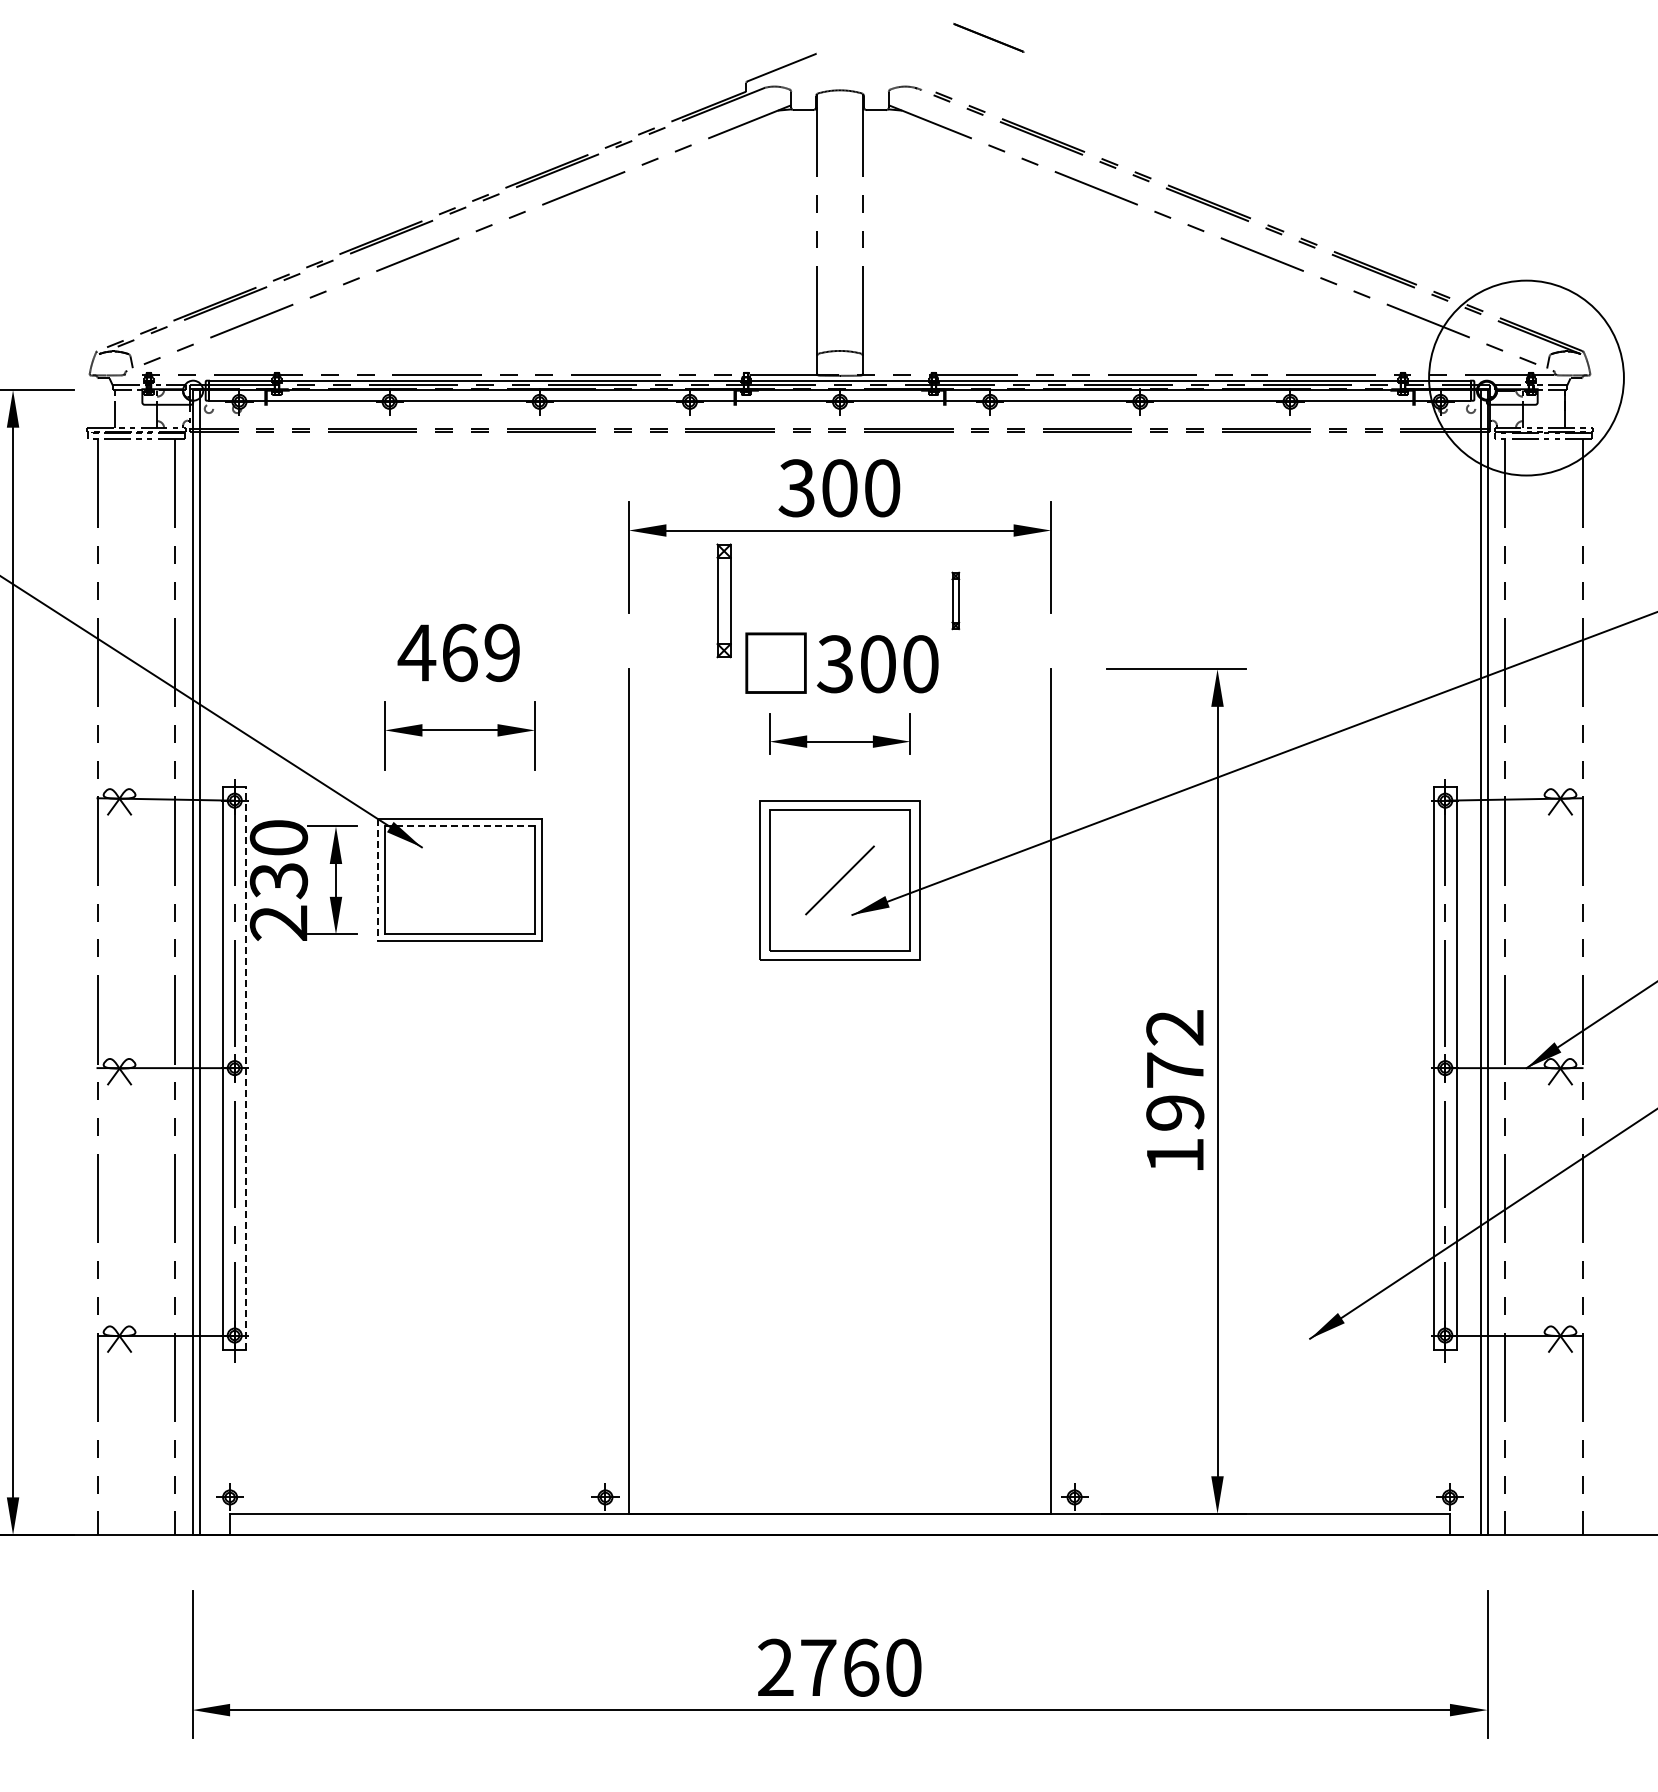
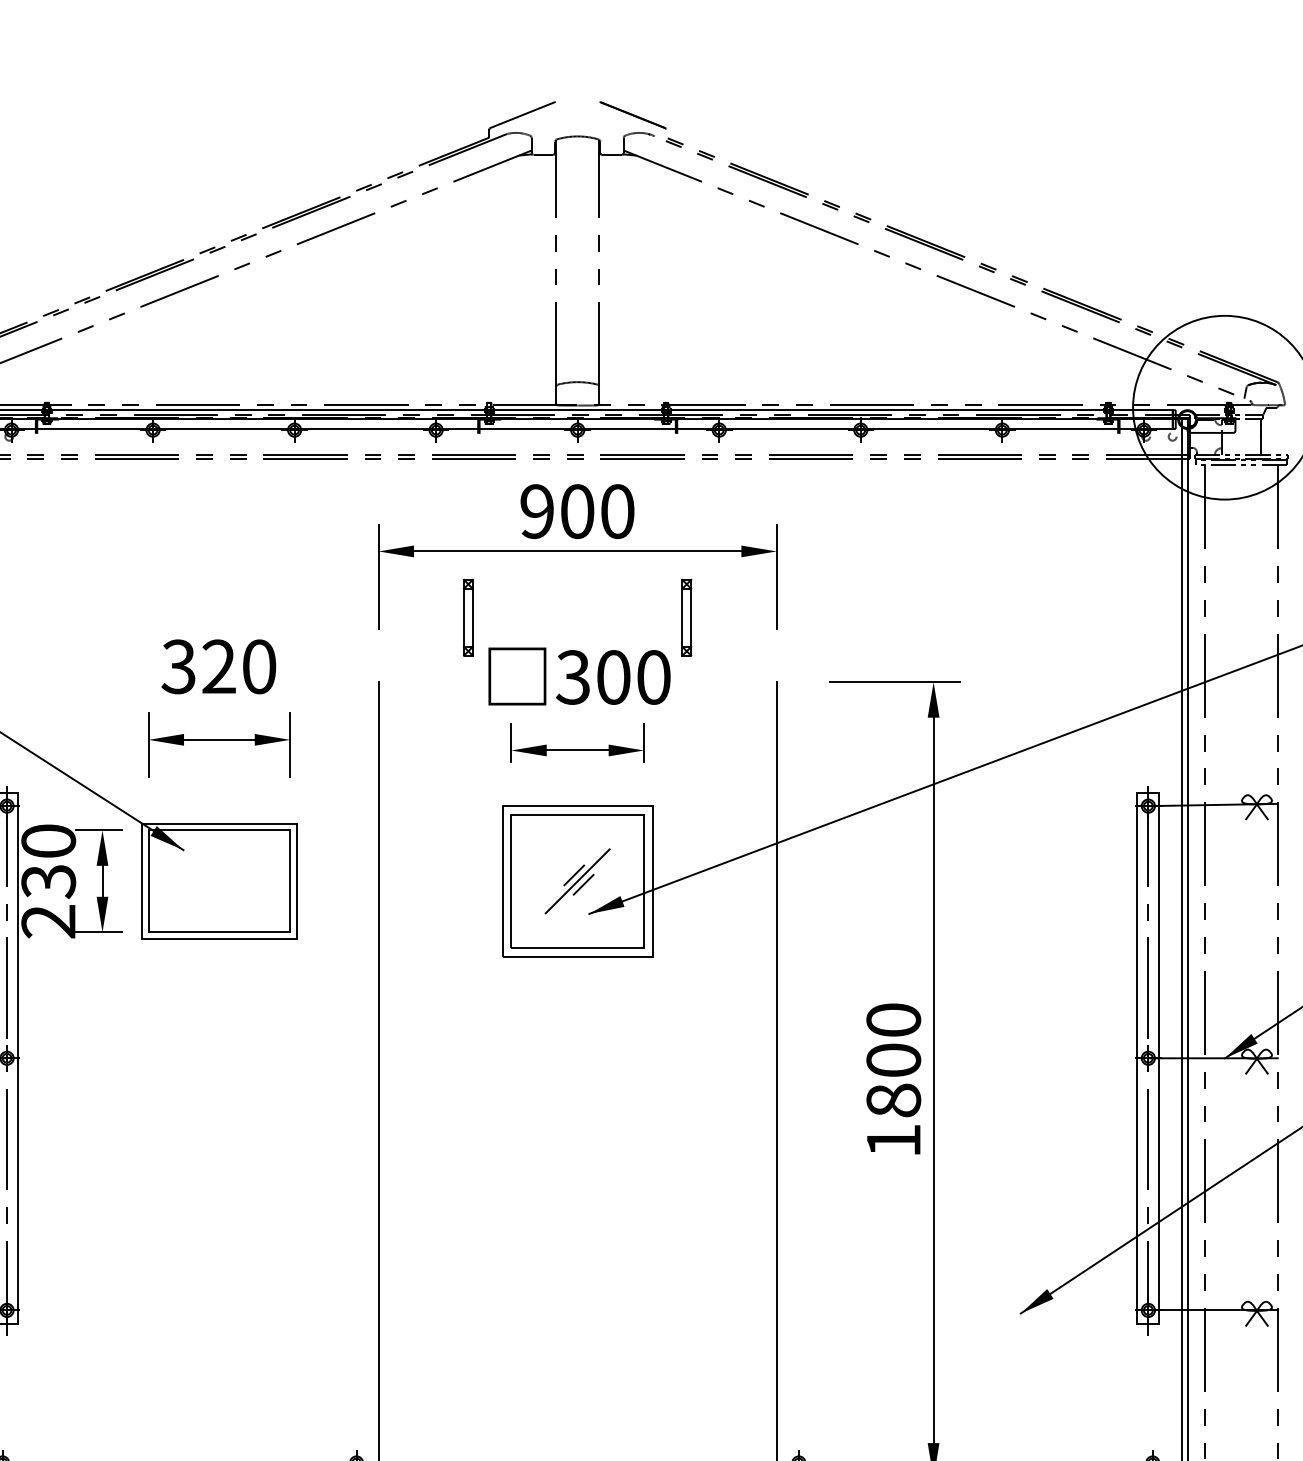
line: (988, 37) -> (632, 114), moved
text: (796, 488) -> (536, 511), 300 -> 900
part: (723, 600) -> (467, 617), size x0.71
part: (955, 600) -> (686, 617), size x1.43
text: (458, 652) -> (218, 666), 469 -> 320
line: (459, 826) -> (218, 830), dashed -> solid
line: (835, 873) -> (573, 874), added
line: (377, 880) -> (141, 881), dashed -> solid
line: (845, 883) -> (582, 884), added
line: (246, 1068) -> (18, 1058), dashed -> solid
text: (1175, 1070) -> (893, 1060), 1972 -> 1800

